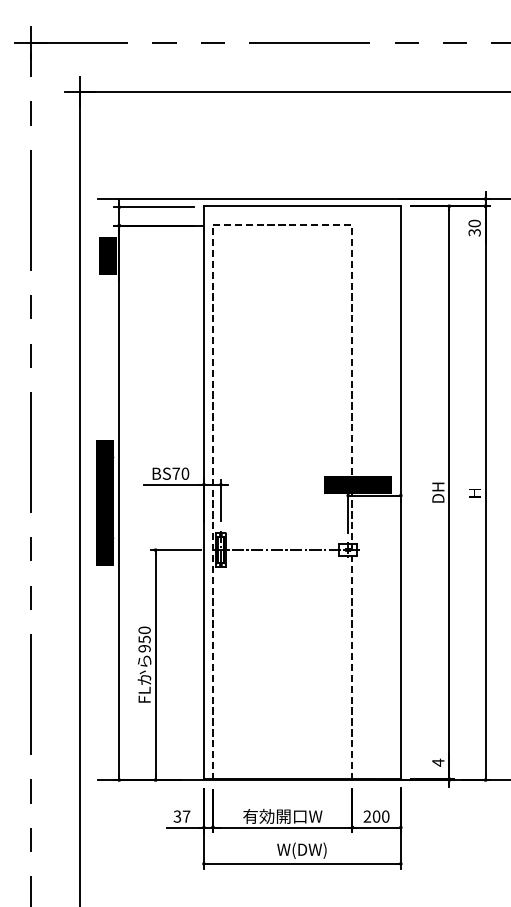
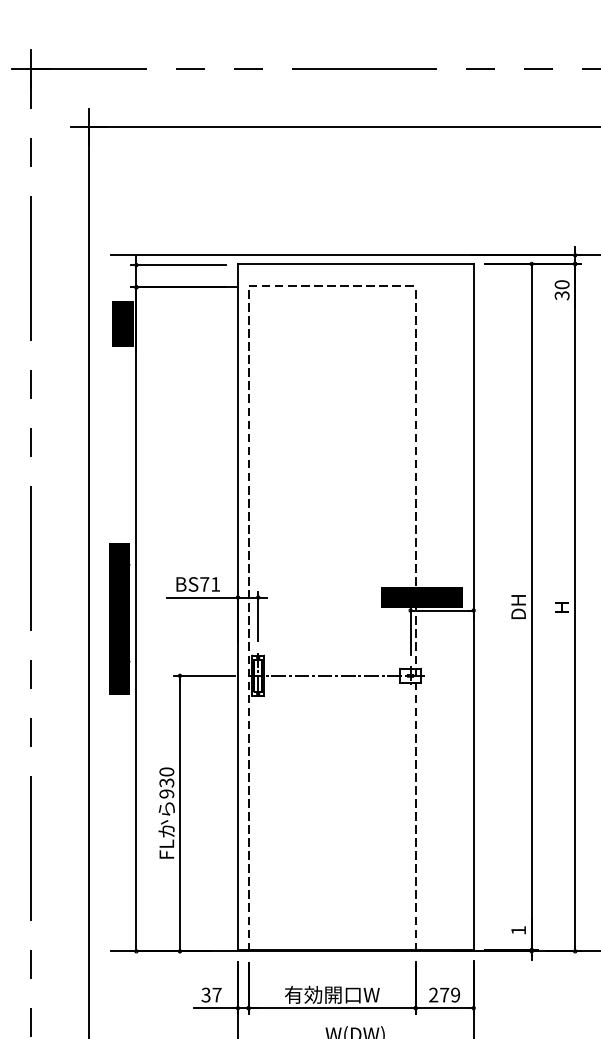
text: (185, 473) -> (215, 584), BS70 -> BS71
text: (144, 638) -> (166, 781), 950 -> 930
text: (438, 762) -> (518, 930), 4 -> 1
text: (380, 816) -> (449, 994), 200 -> 279

